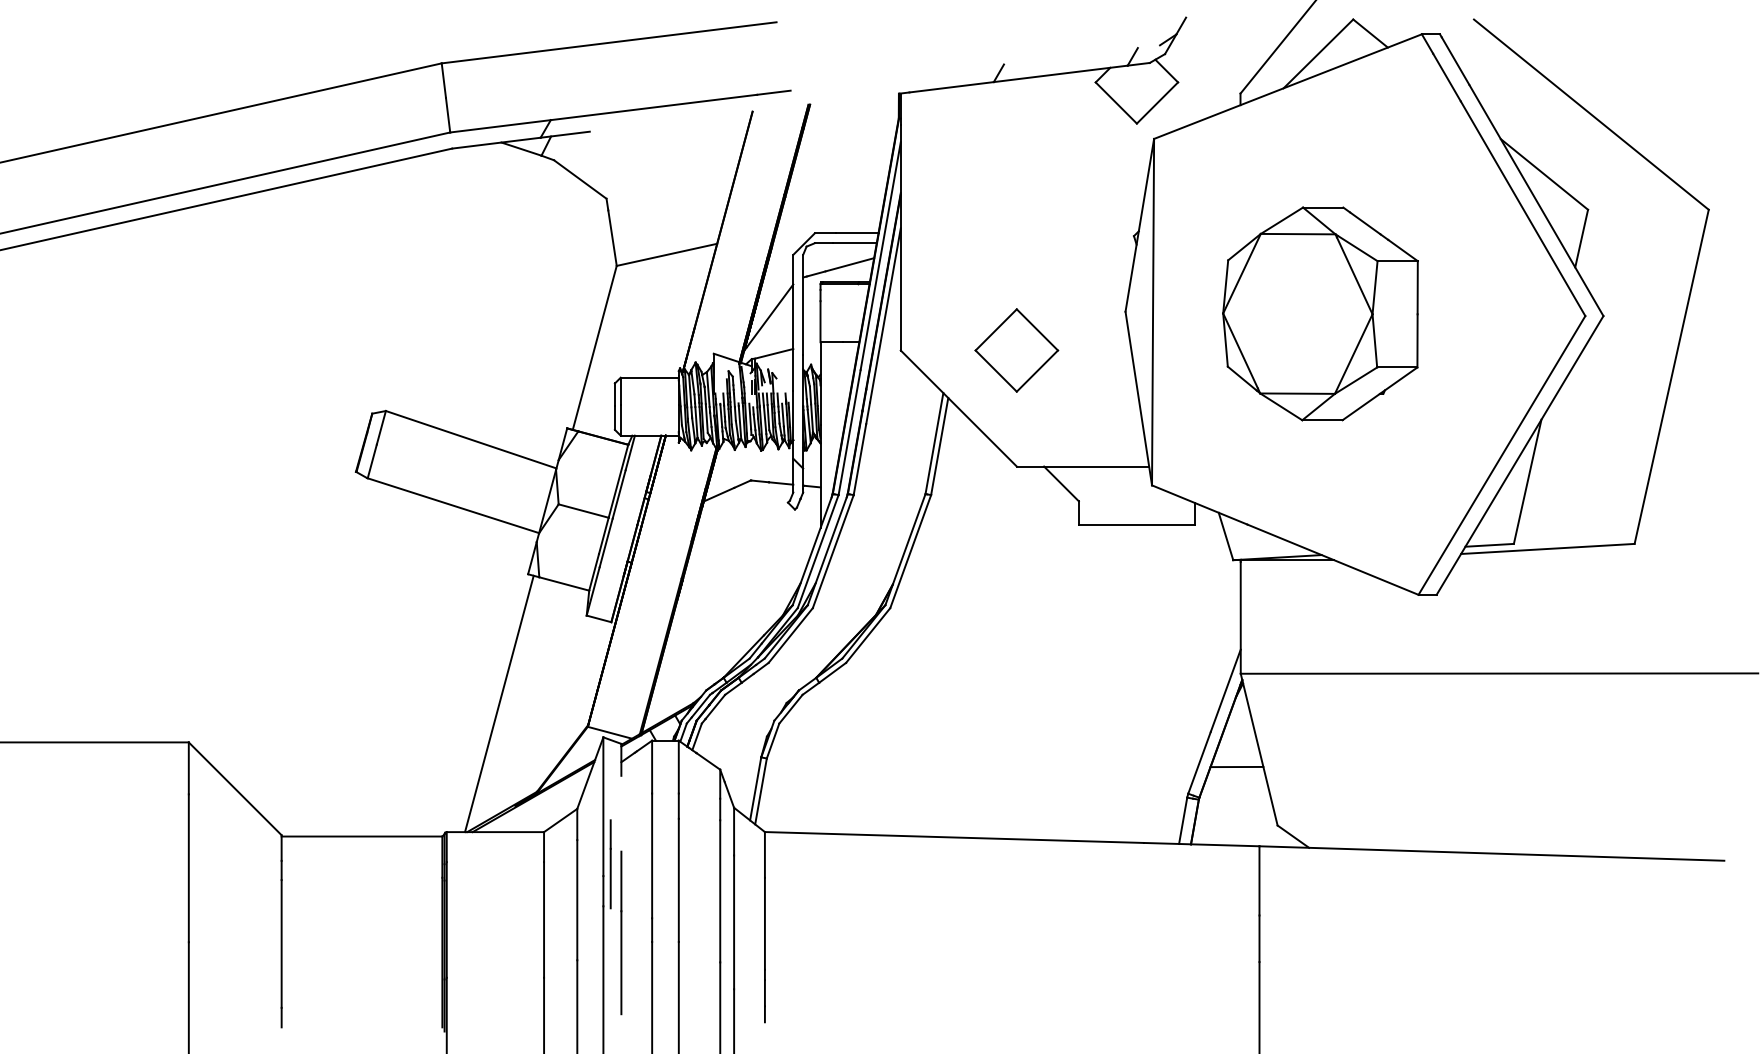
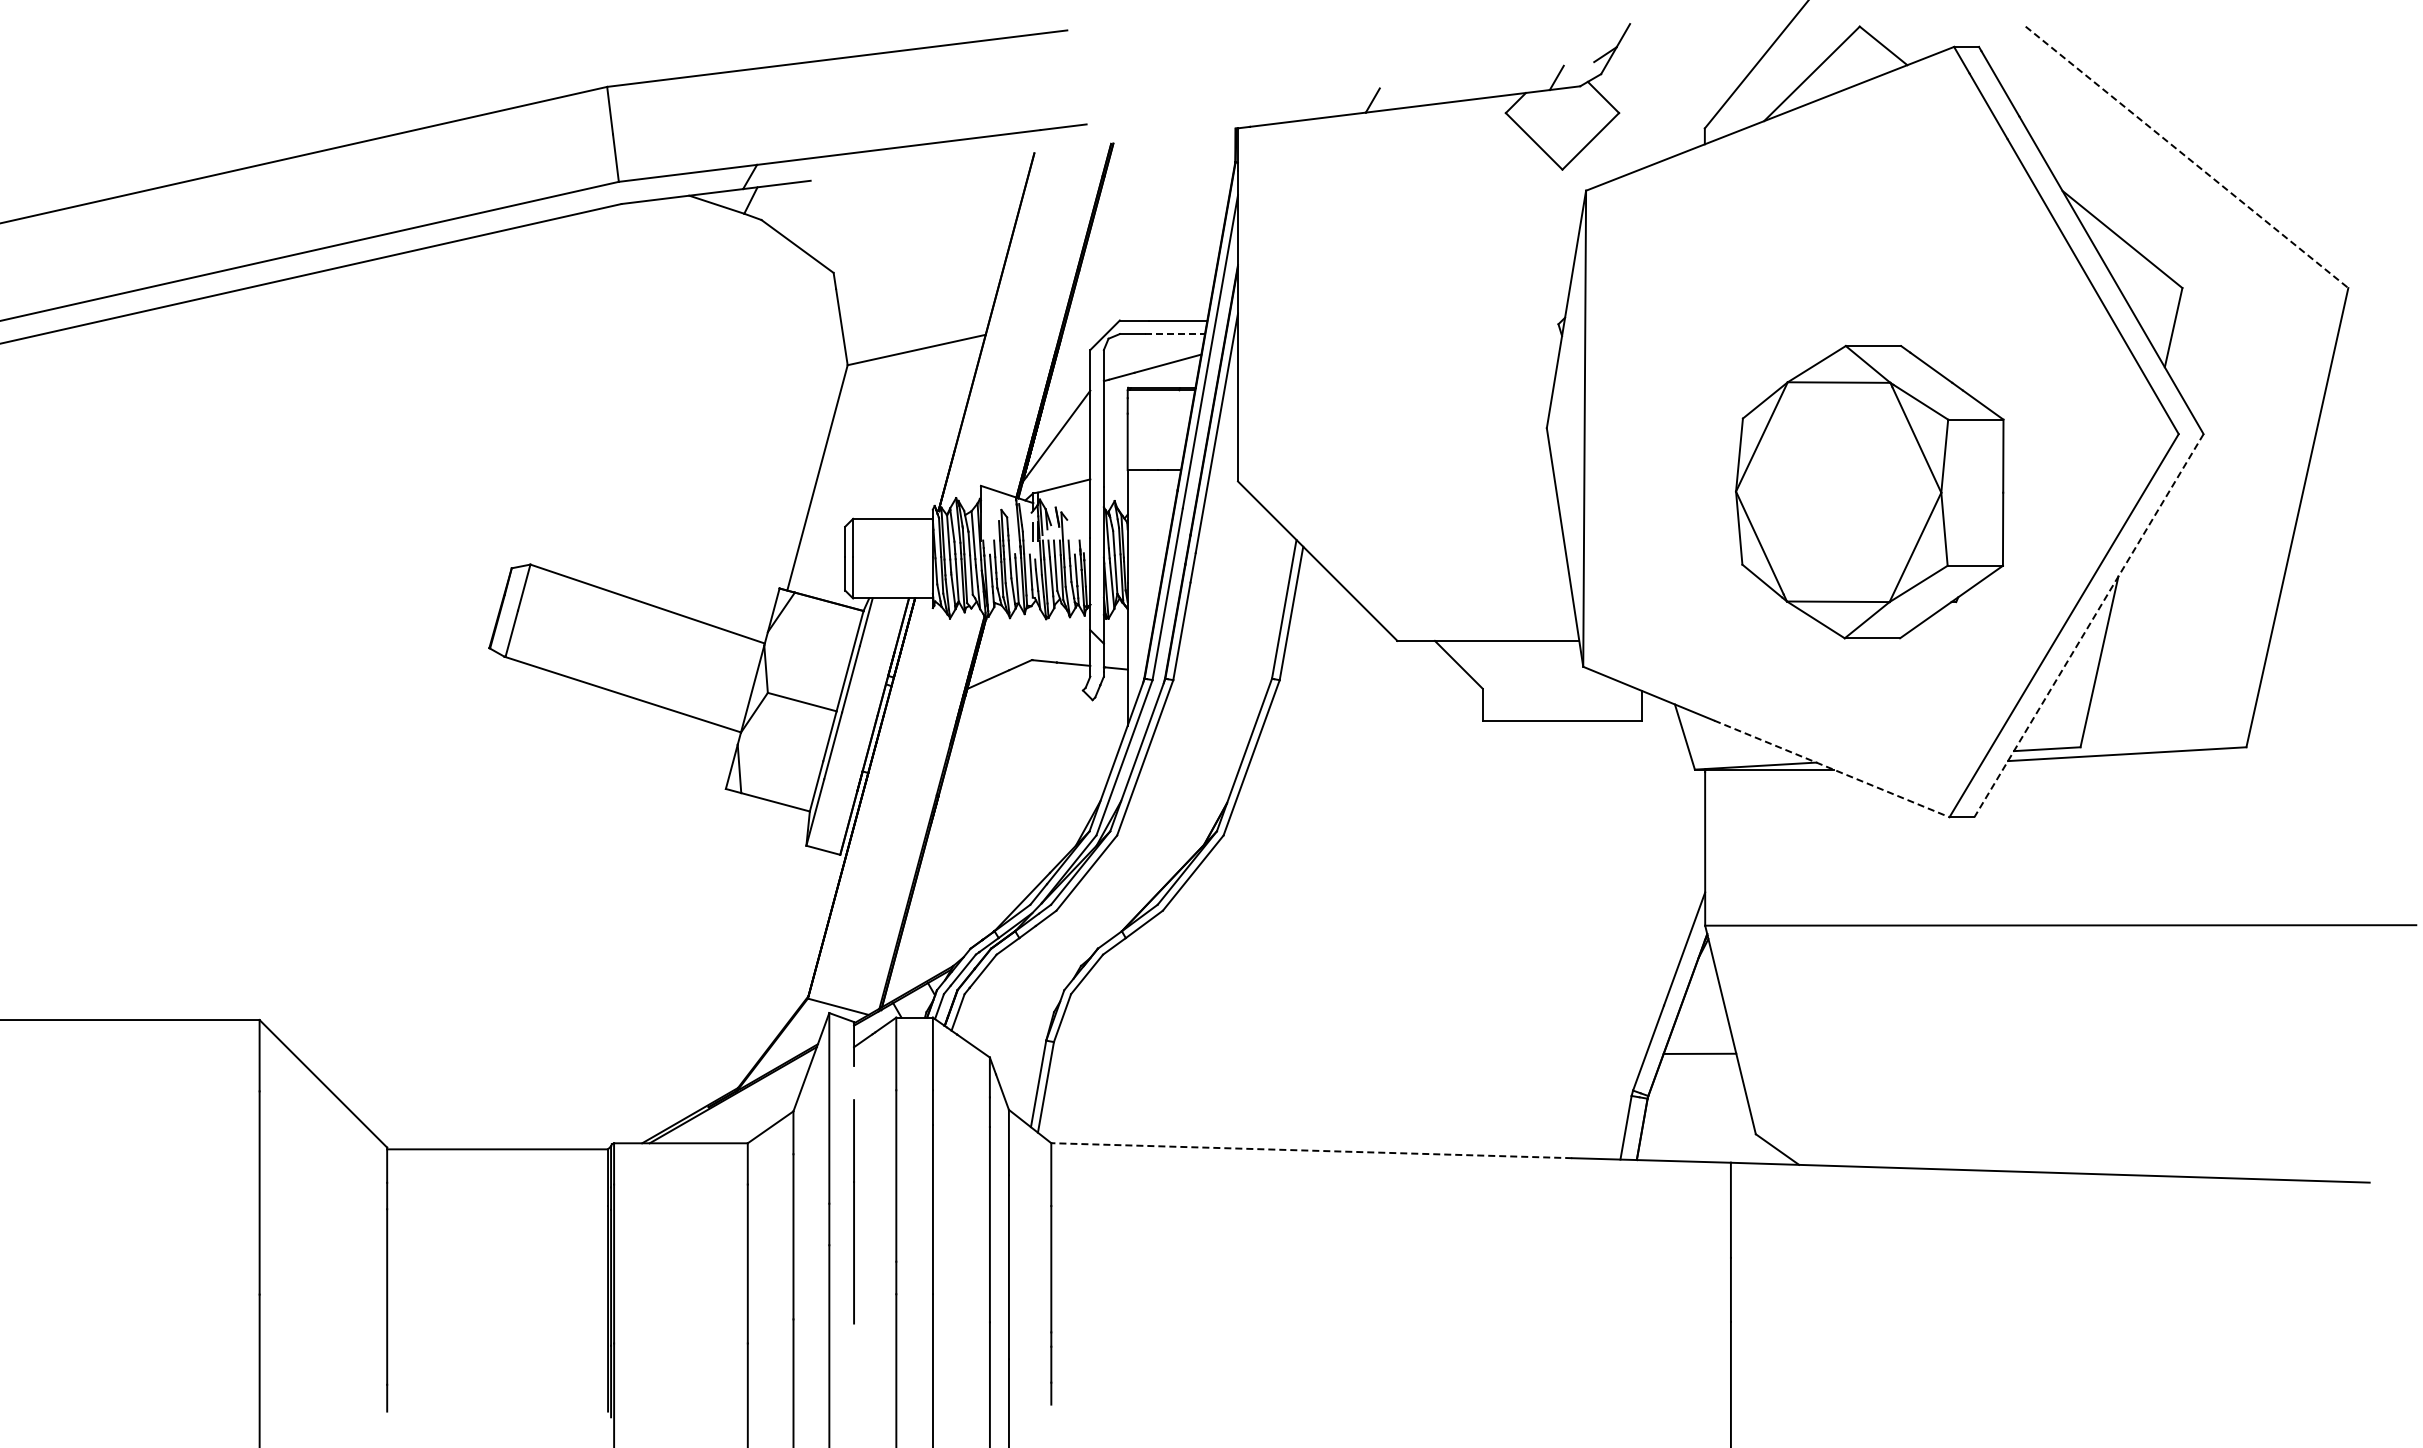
line: (1591, 114) -> (2187, 157), solid -> dashed
line: (855, 243) -> (1175, 334), solid -> dashed
part: (1320, 313) -> (1869, 491), moved
part: (1016, 350) -> (1397, 481), removed
line: (1519, 456) -> (2088, 626), solid -> dashed
line: (1333, 560) -> (1832, 769), solid -> dashed
line: (499, 704) -> (686, 967), removed
line: (954, 837) -> (1311, 1150), solid -> dashed
line: (610, 864) -> (839, 1187), removed
line: (620, 932) -> (853, 1211), moved

